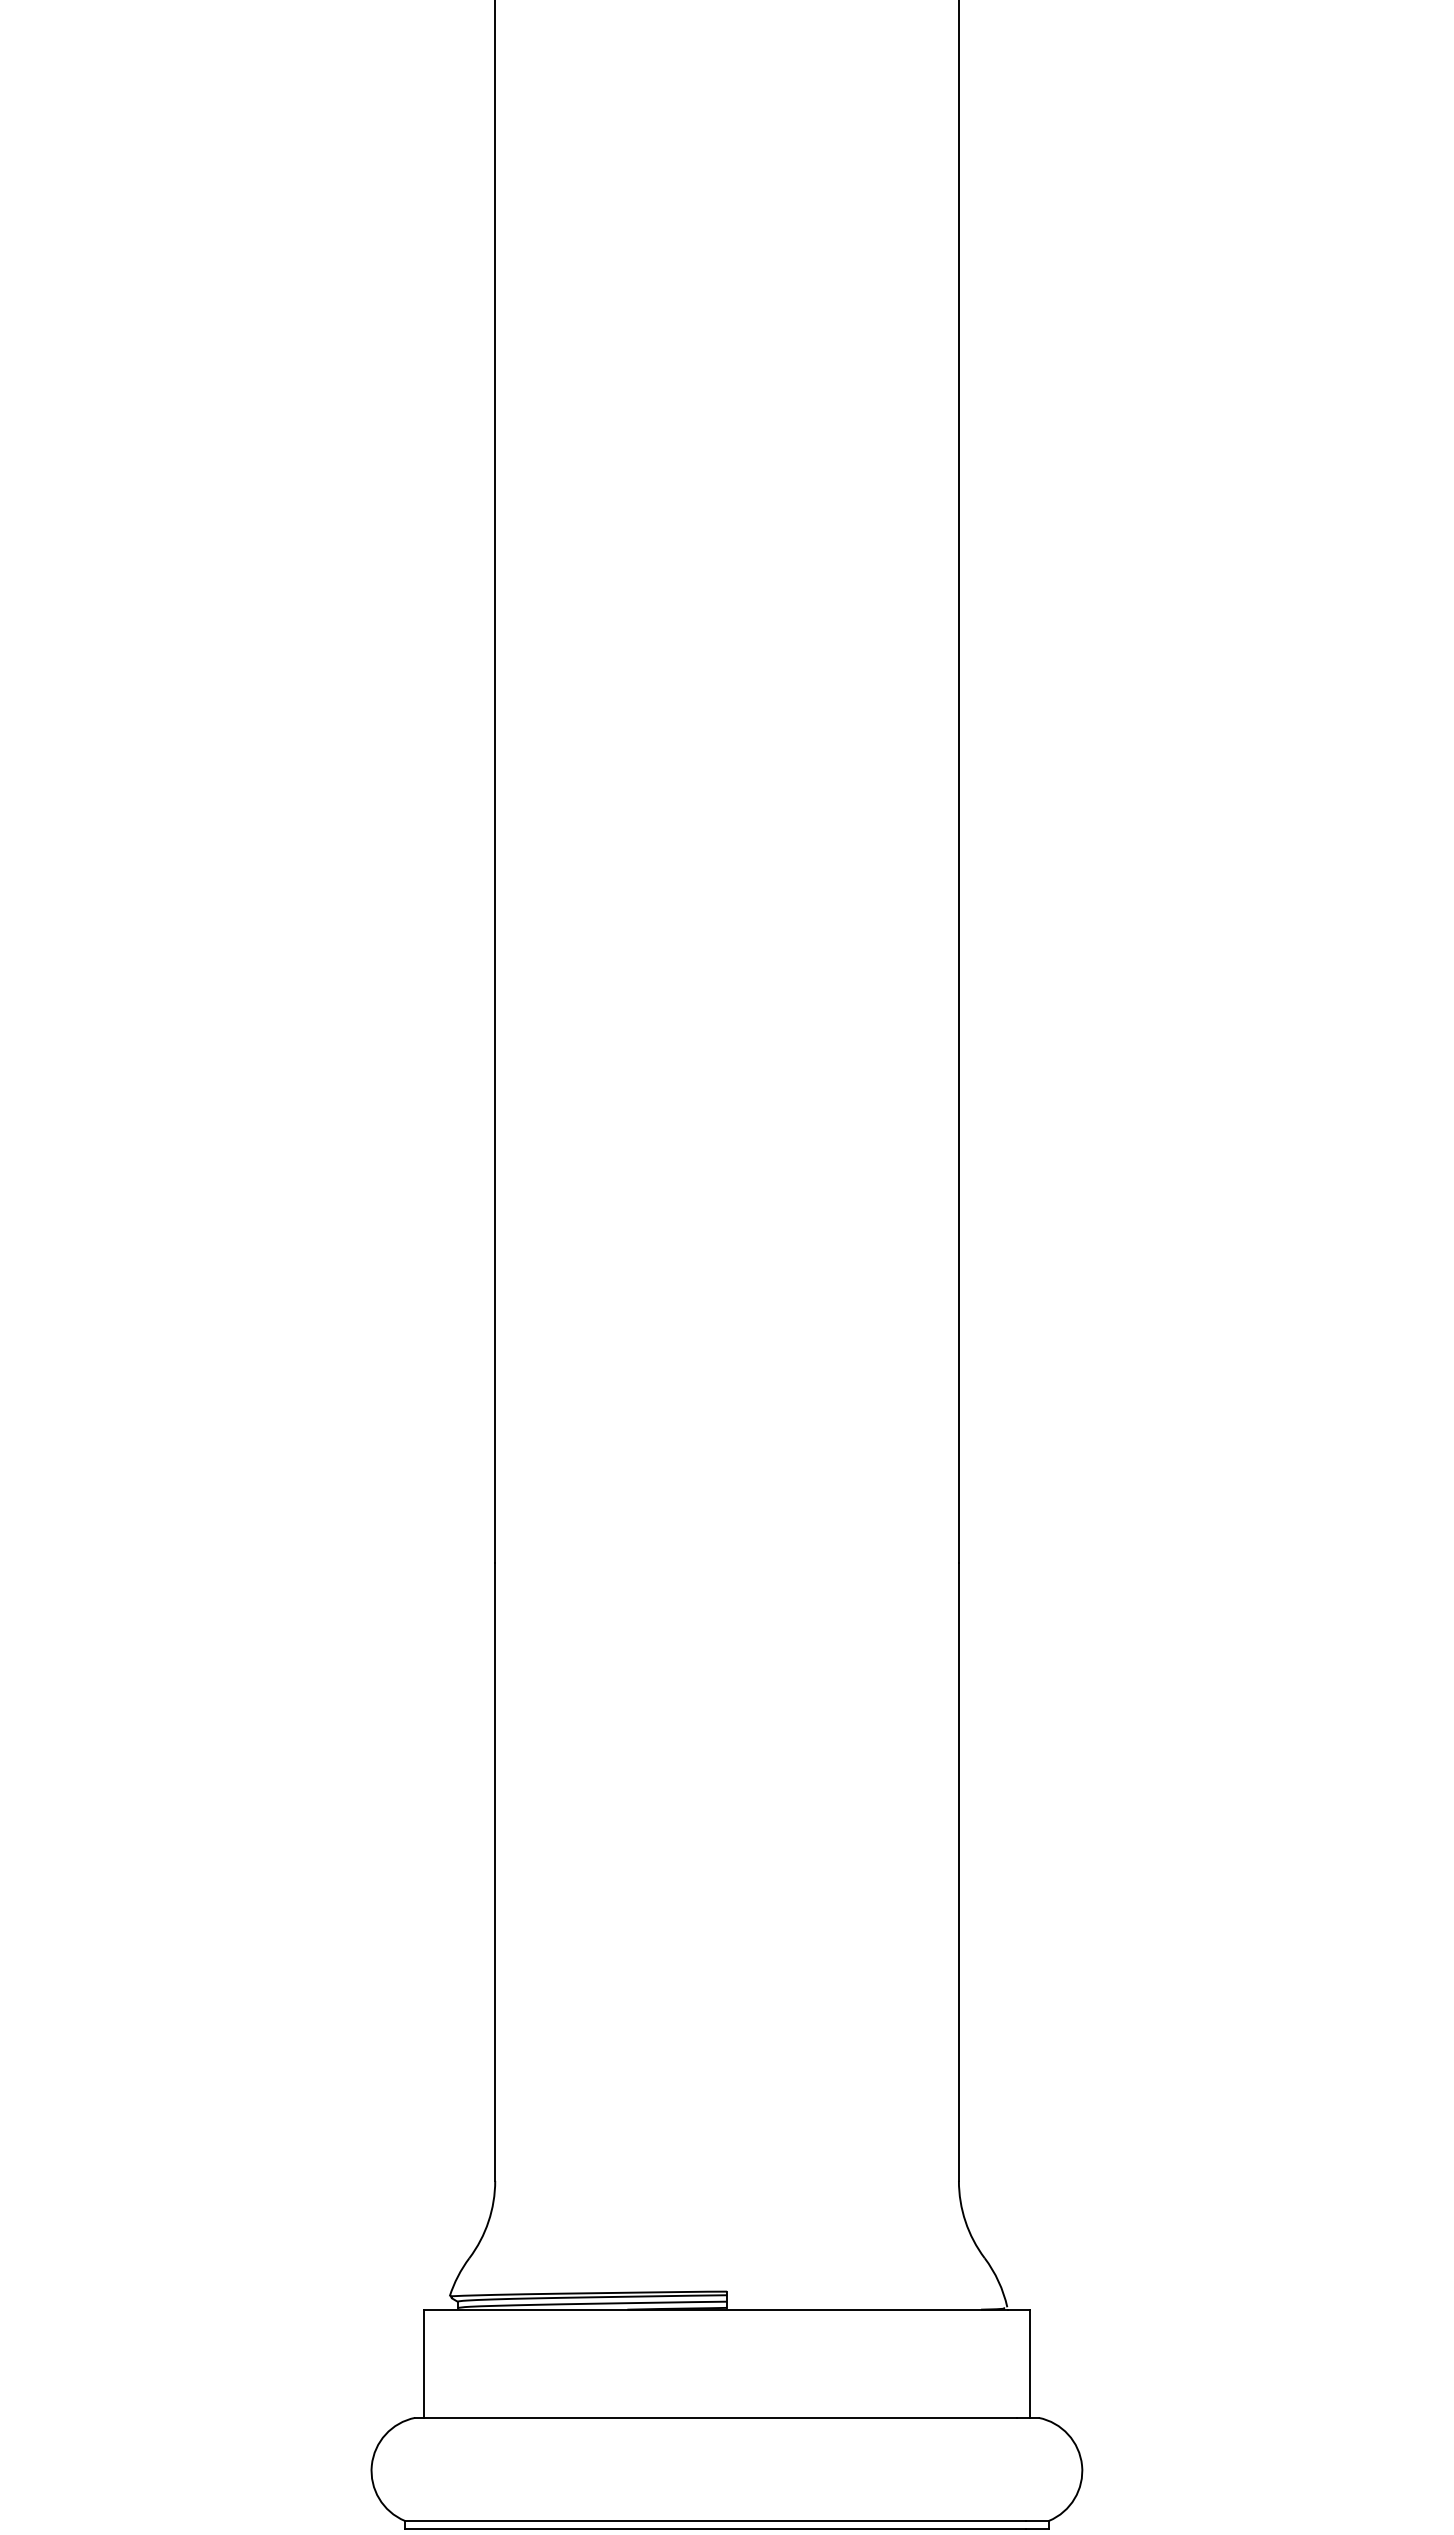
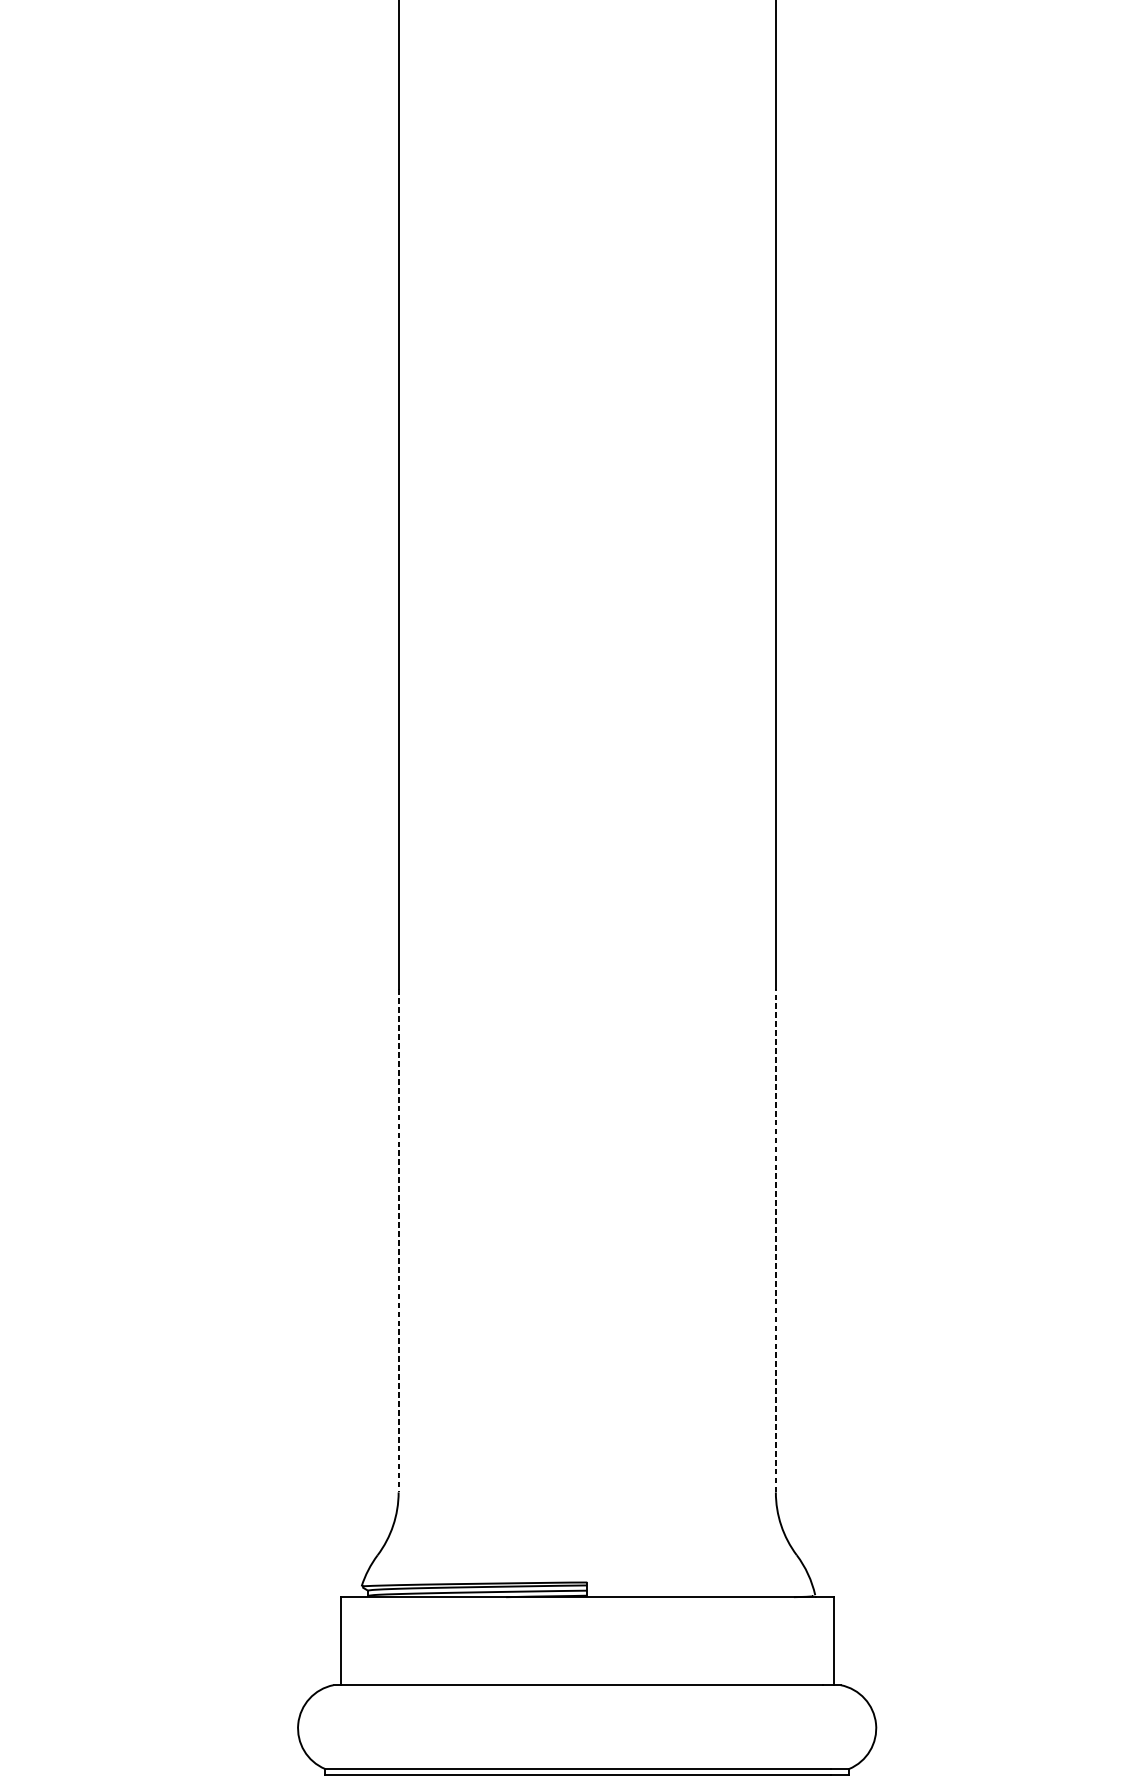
line: (958, 1871) -> (775, 1240), solid -> dashed
line: (495, 1872) -> (398, 1241), solid -> dashed

